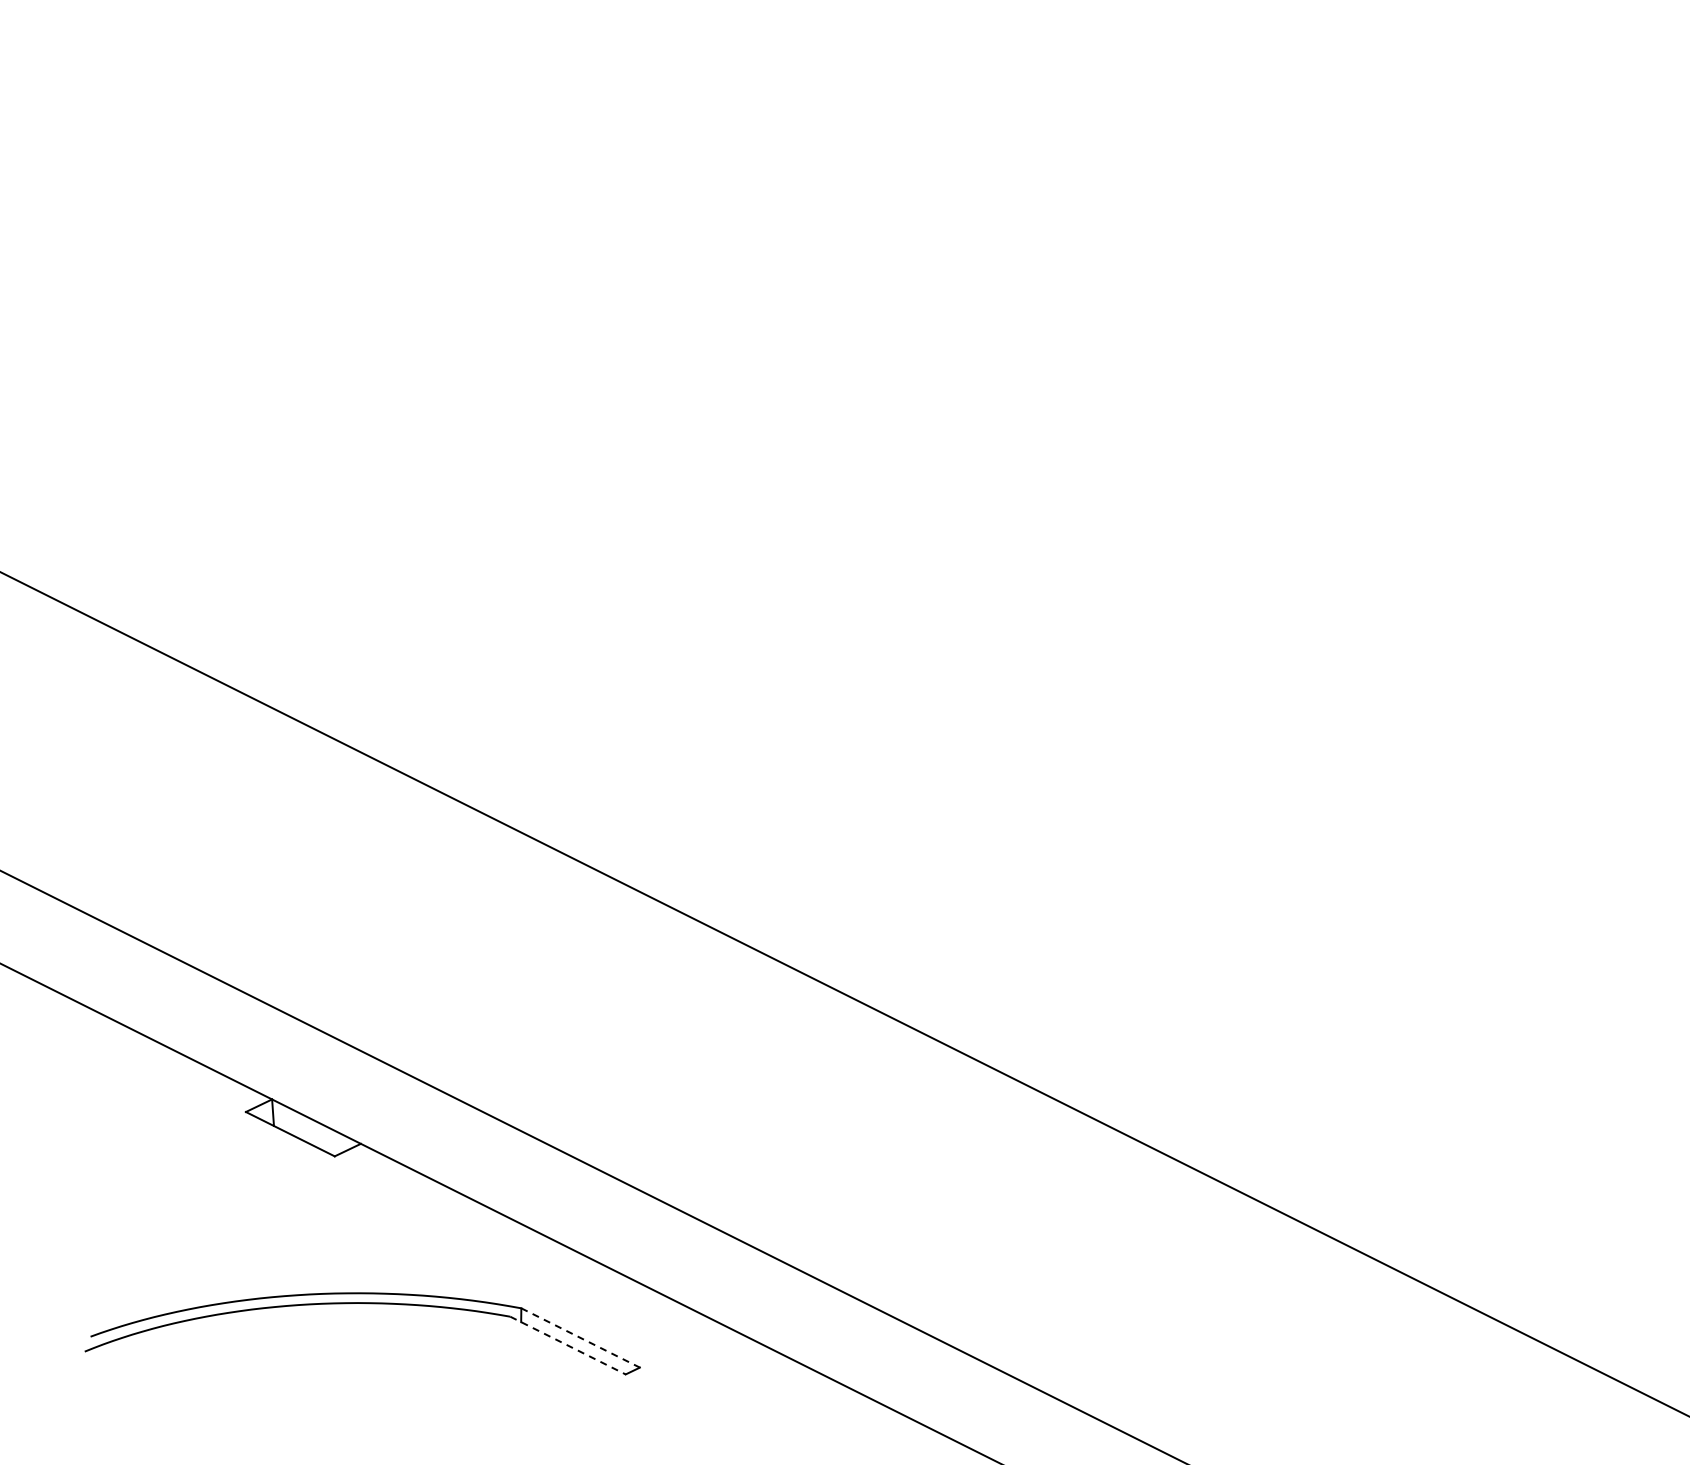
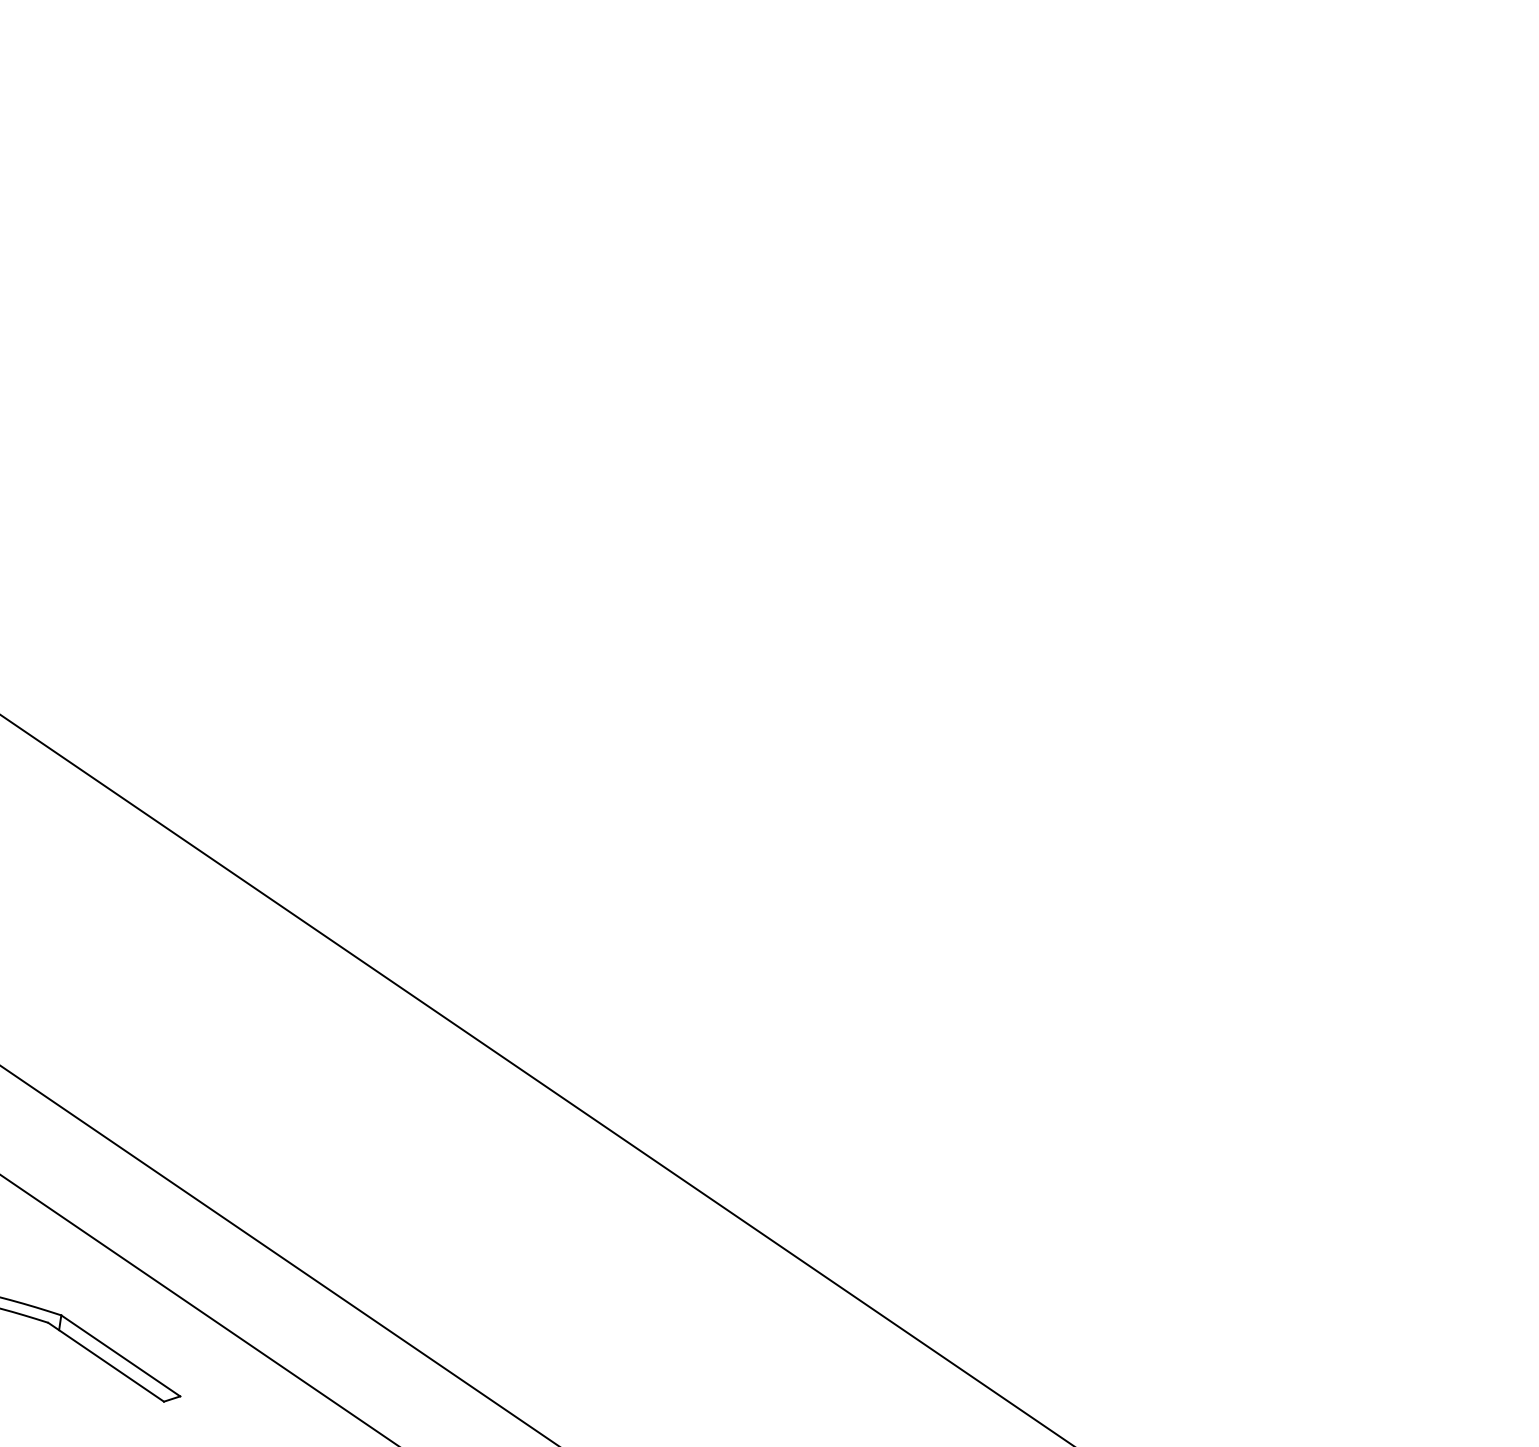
line: (581, 1338) -> (121, 1356), dashed -> solid
line: (568, 1345) -> (106, 1362), dashed -> solid

